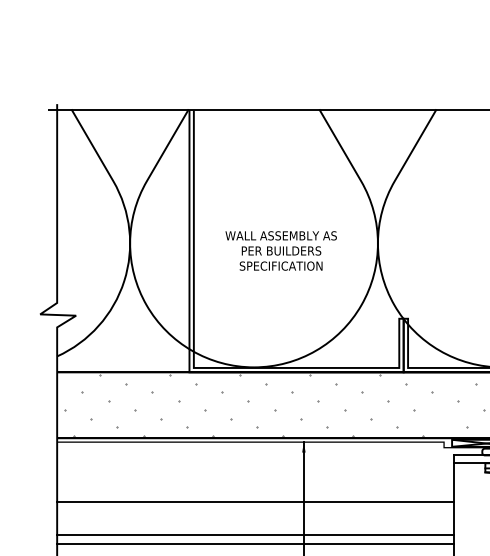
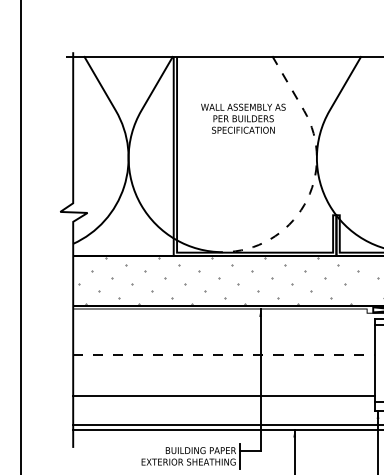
text: (281, 250) -> (243, 118), moved
line: (373, 275) -> (313, 182), solid -> dashed
line: (255, 502) -> (223, 354), solid -> dashed
line: (255, 534) -> (223, 379), removed
line: (255, 544) -> (223, 386), removed

